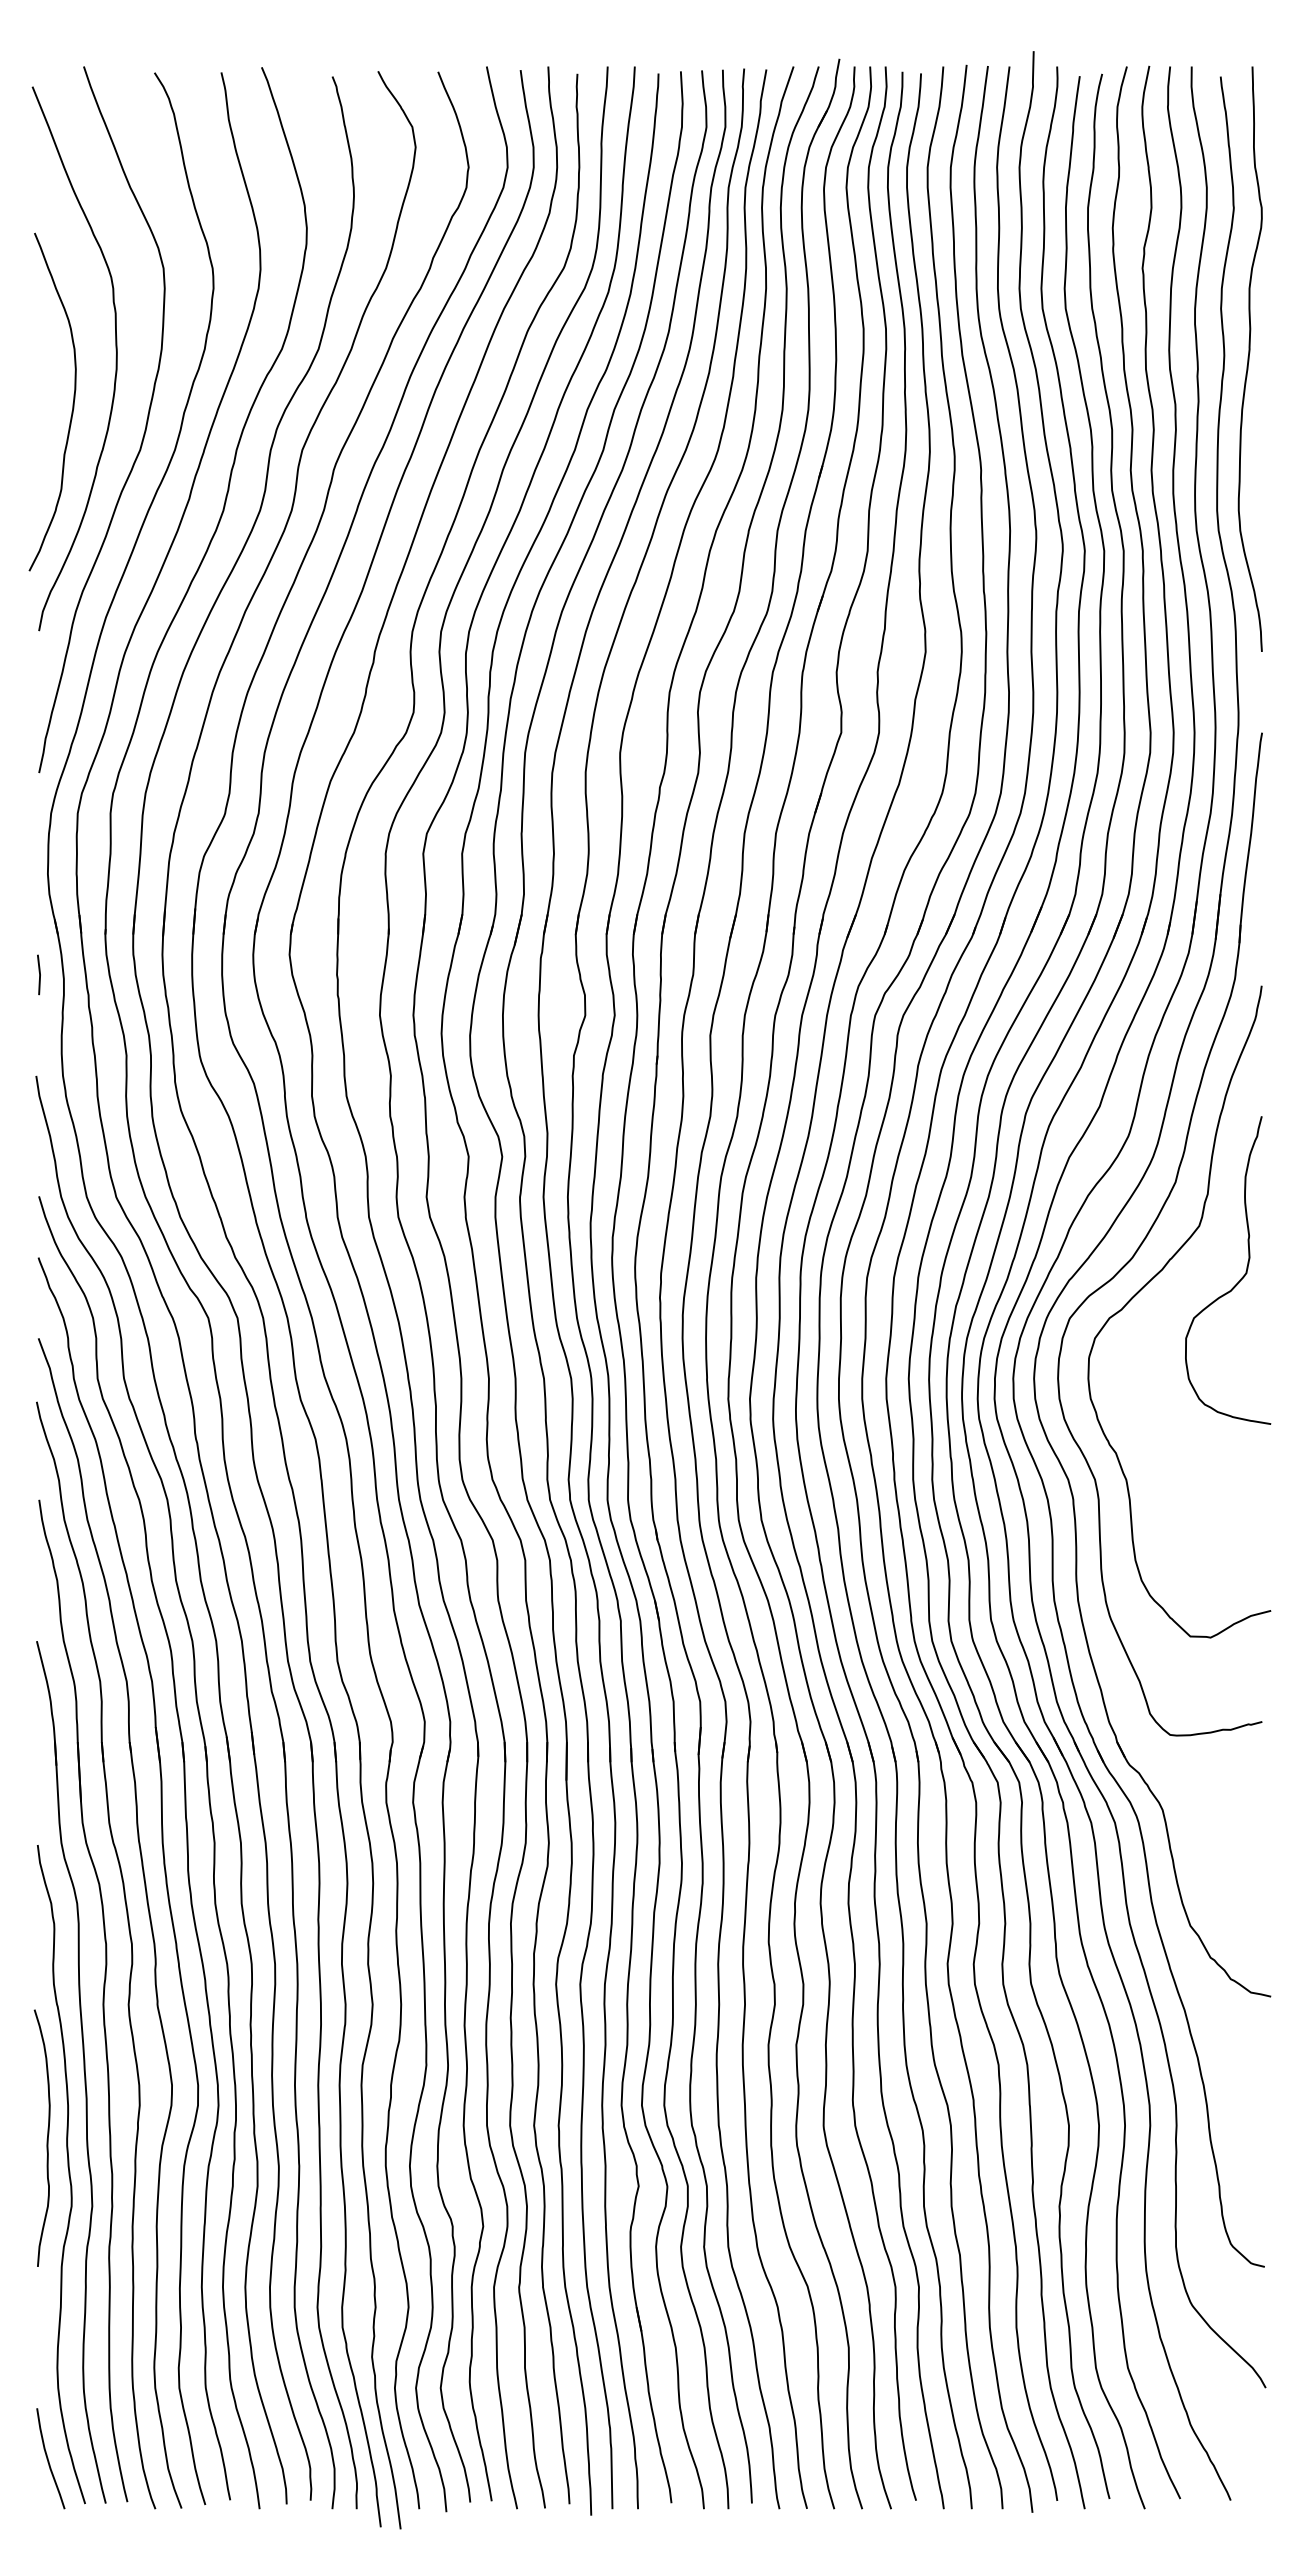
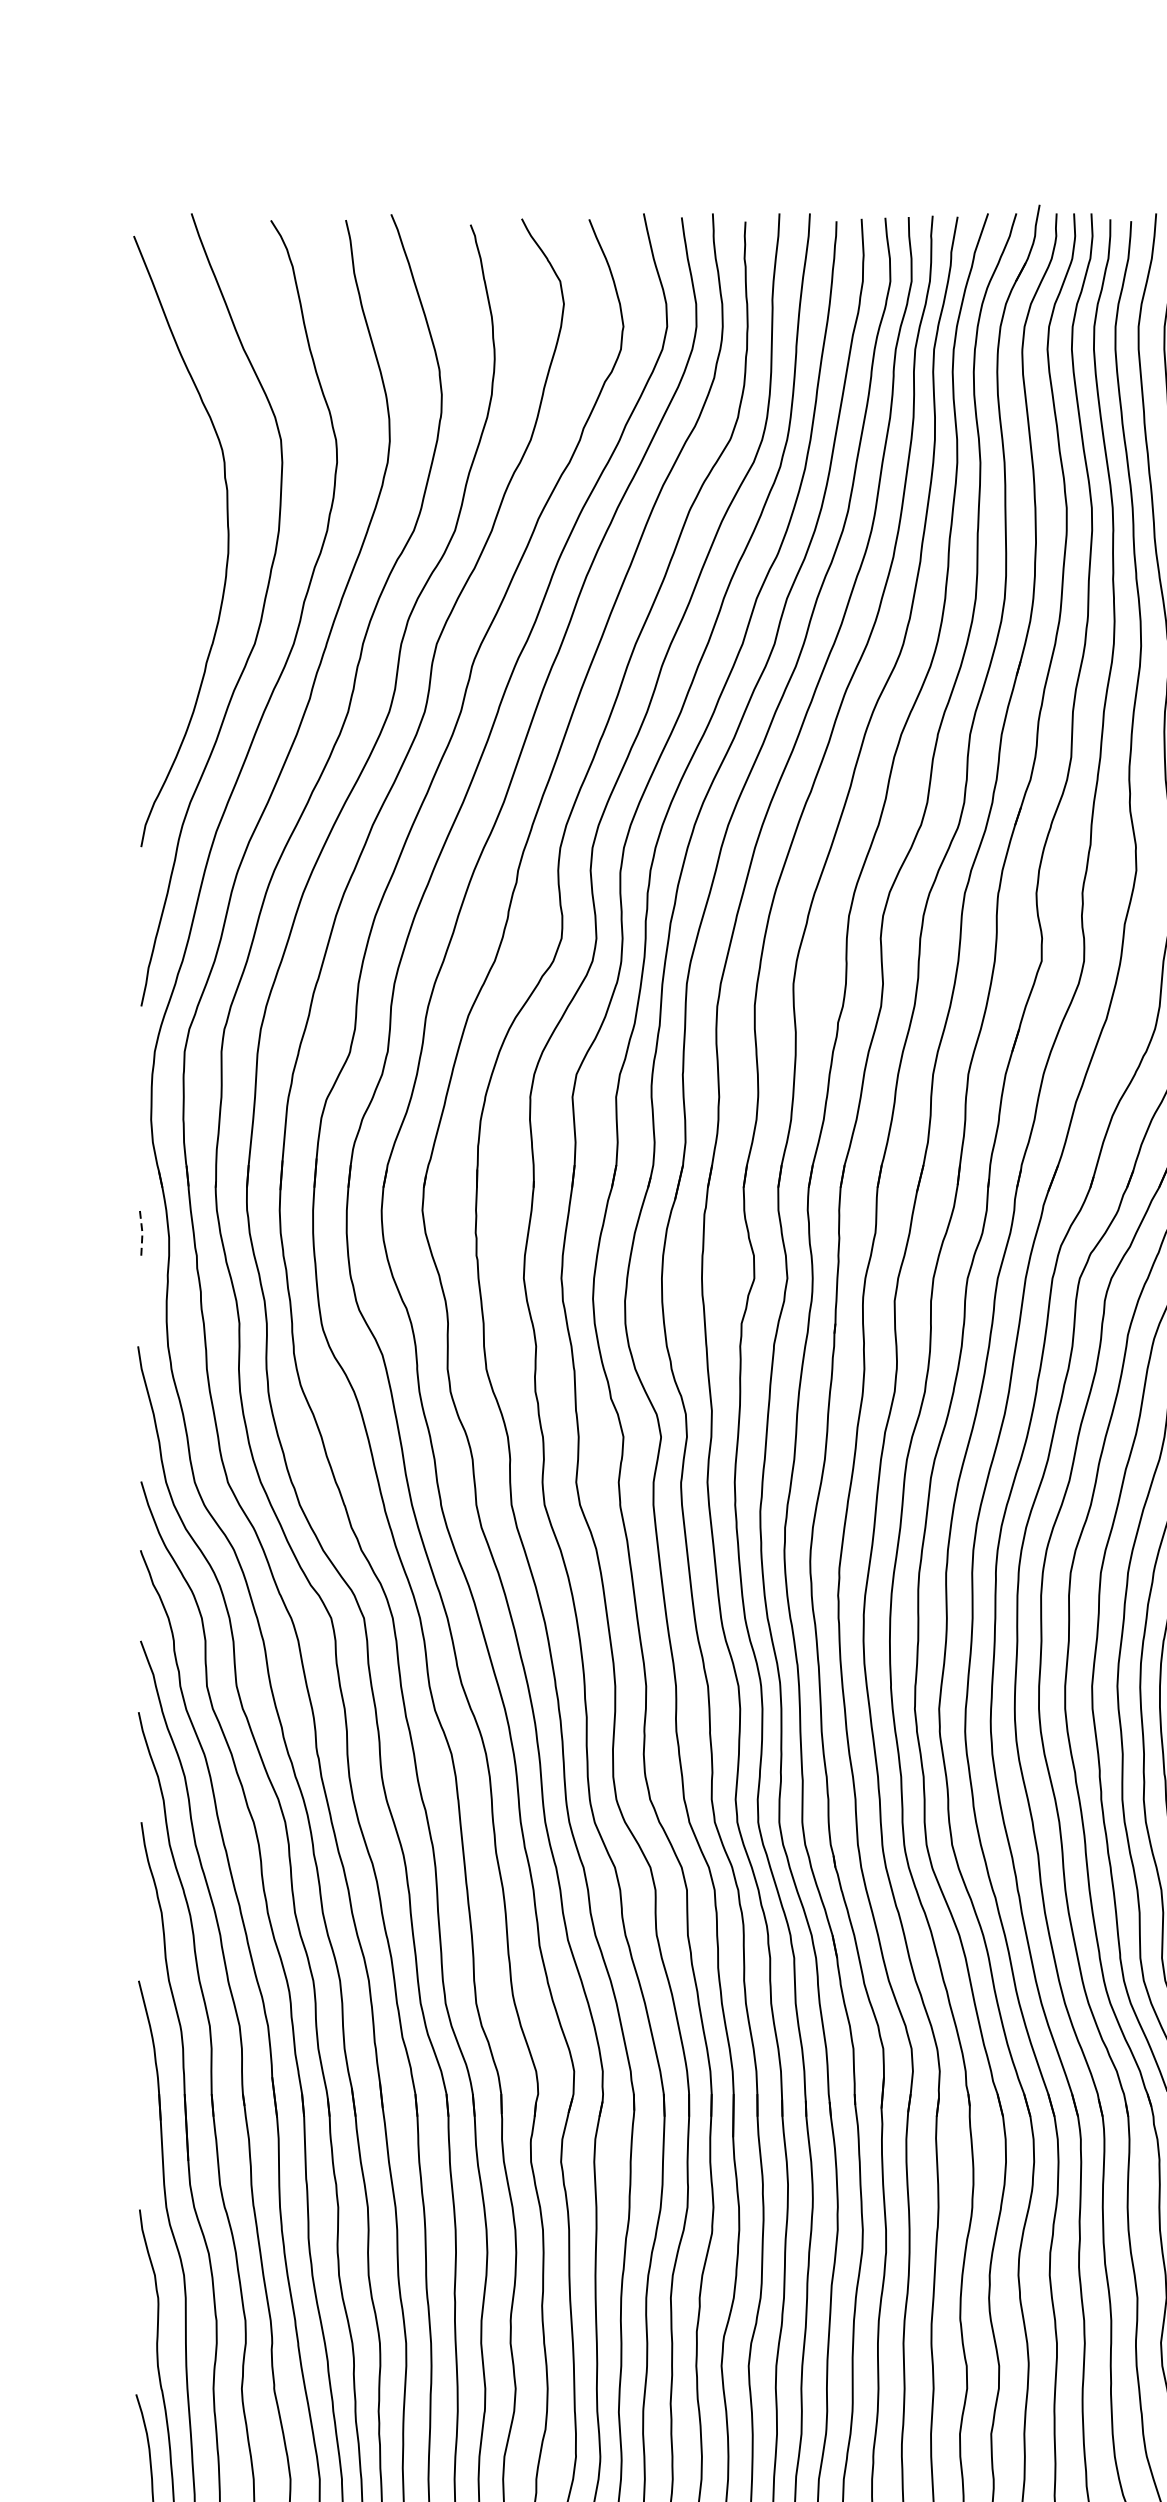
curve: (72, 403) -> (178, 591), removed
line: (40, 974) -> (142, 1232), solid -> dashed

